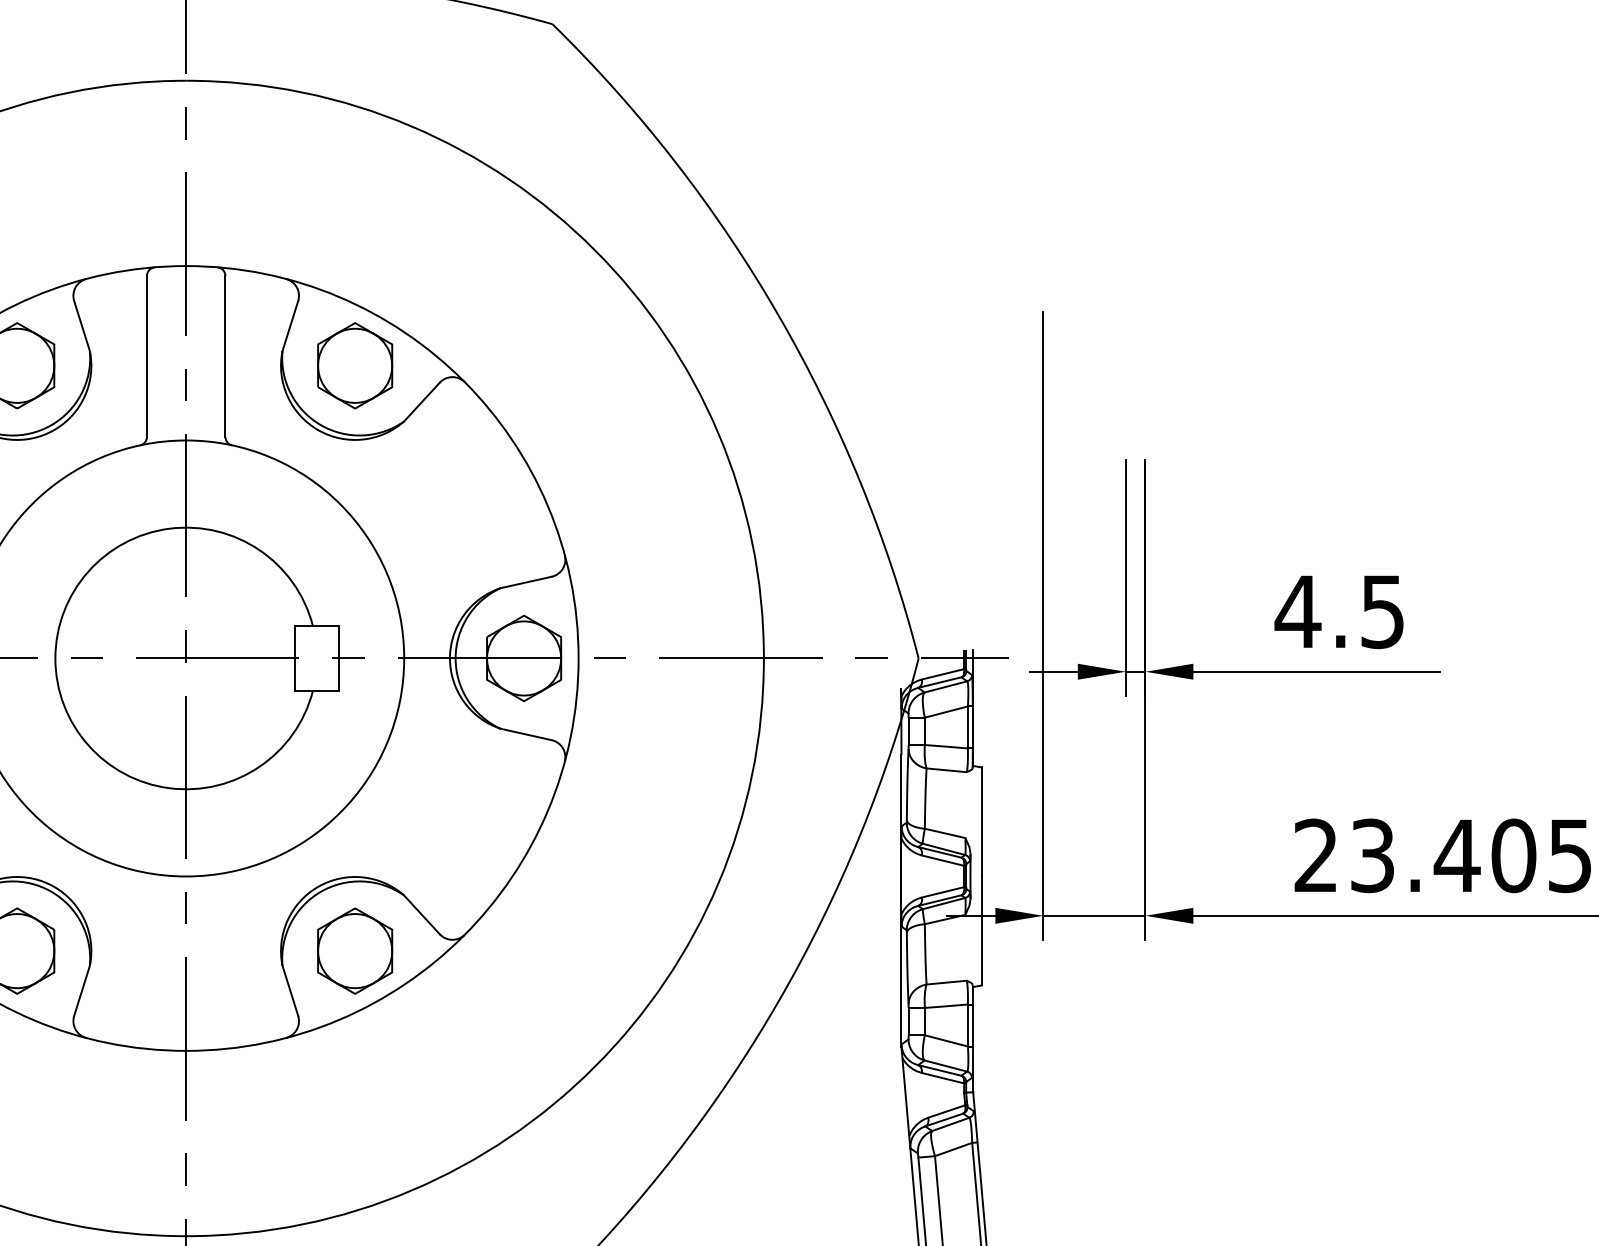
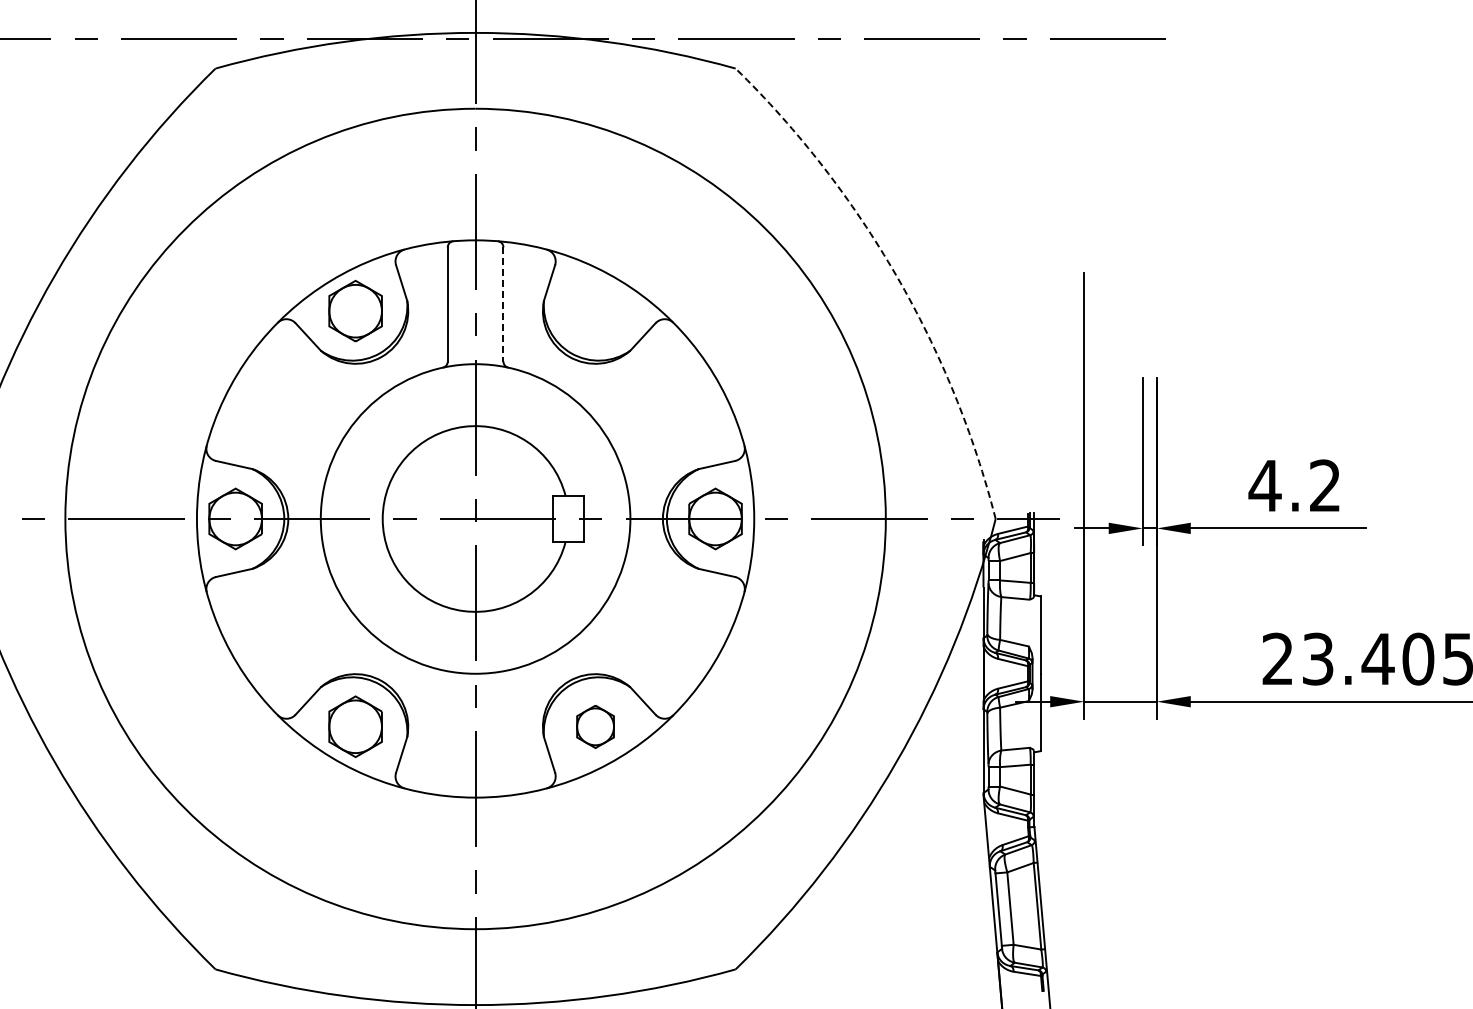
arc: (778, 315) -> (896, 275), solid -> dashed
line: (225, 357) -> (503, 305), solid -> dashed
part: (355, 364) -> (595, 310), removed
text: (1381, 611) -> (1324, 485), 4.5 -> 4.2
part: (355, 950) -> (595, 726), size x0.7

